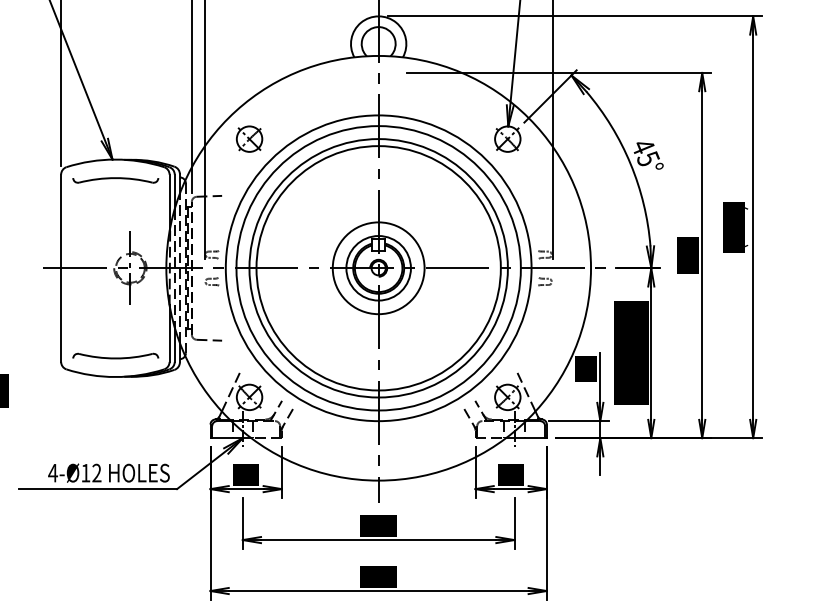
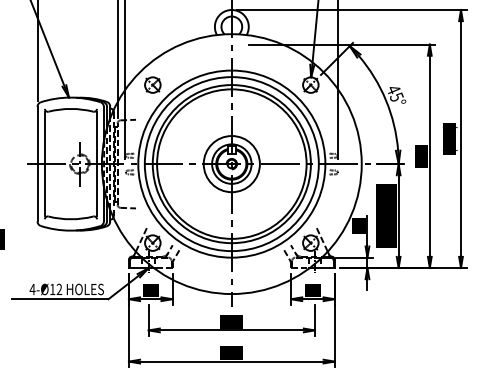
line: (72, 267) -> (44, 163), added
line: (159, 267) -> (97, 163), added

